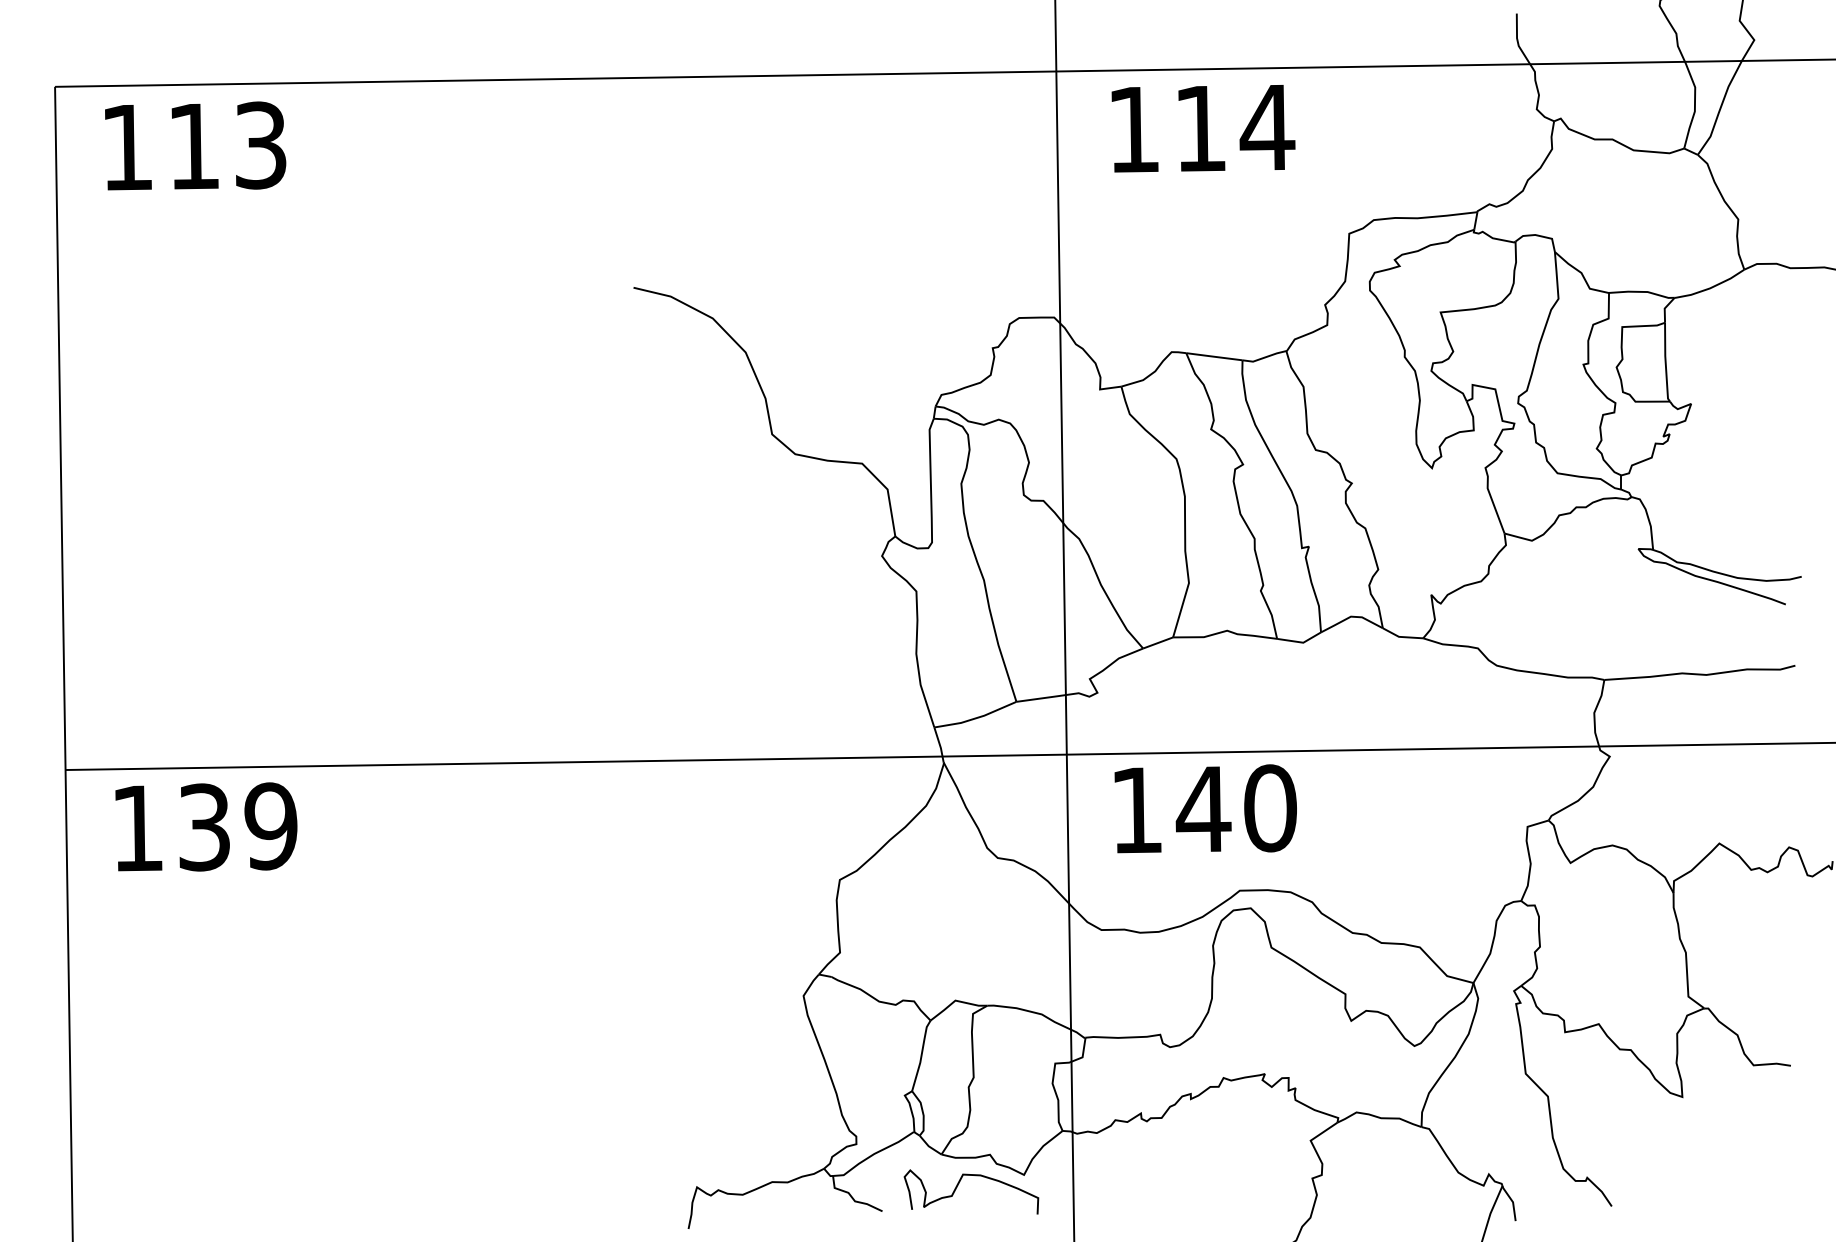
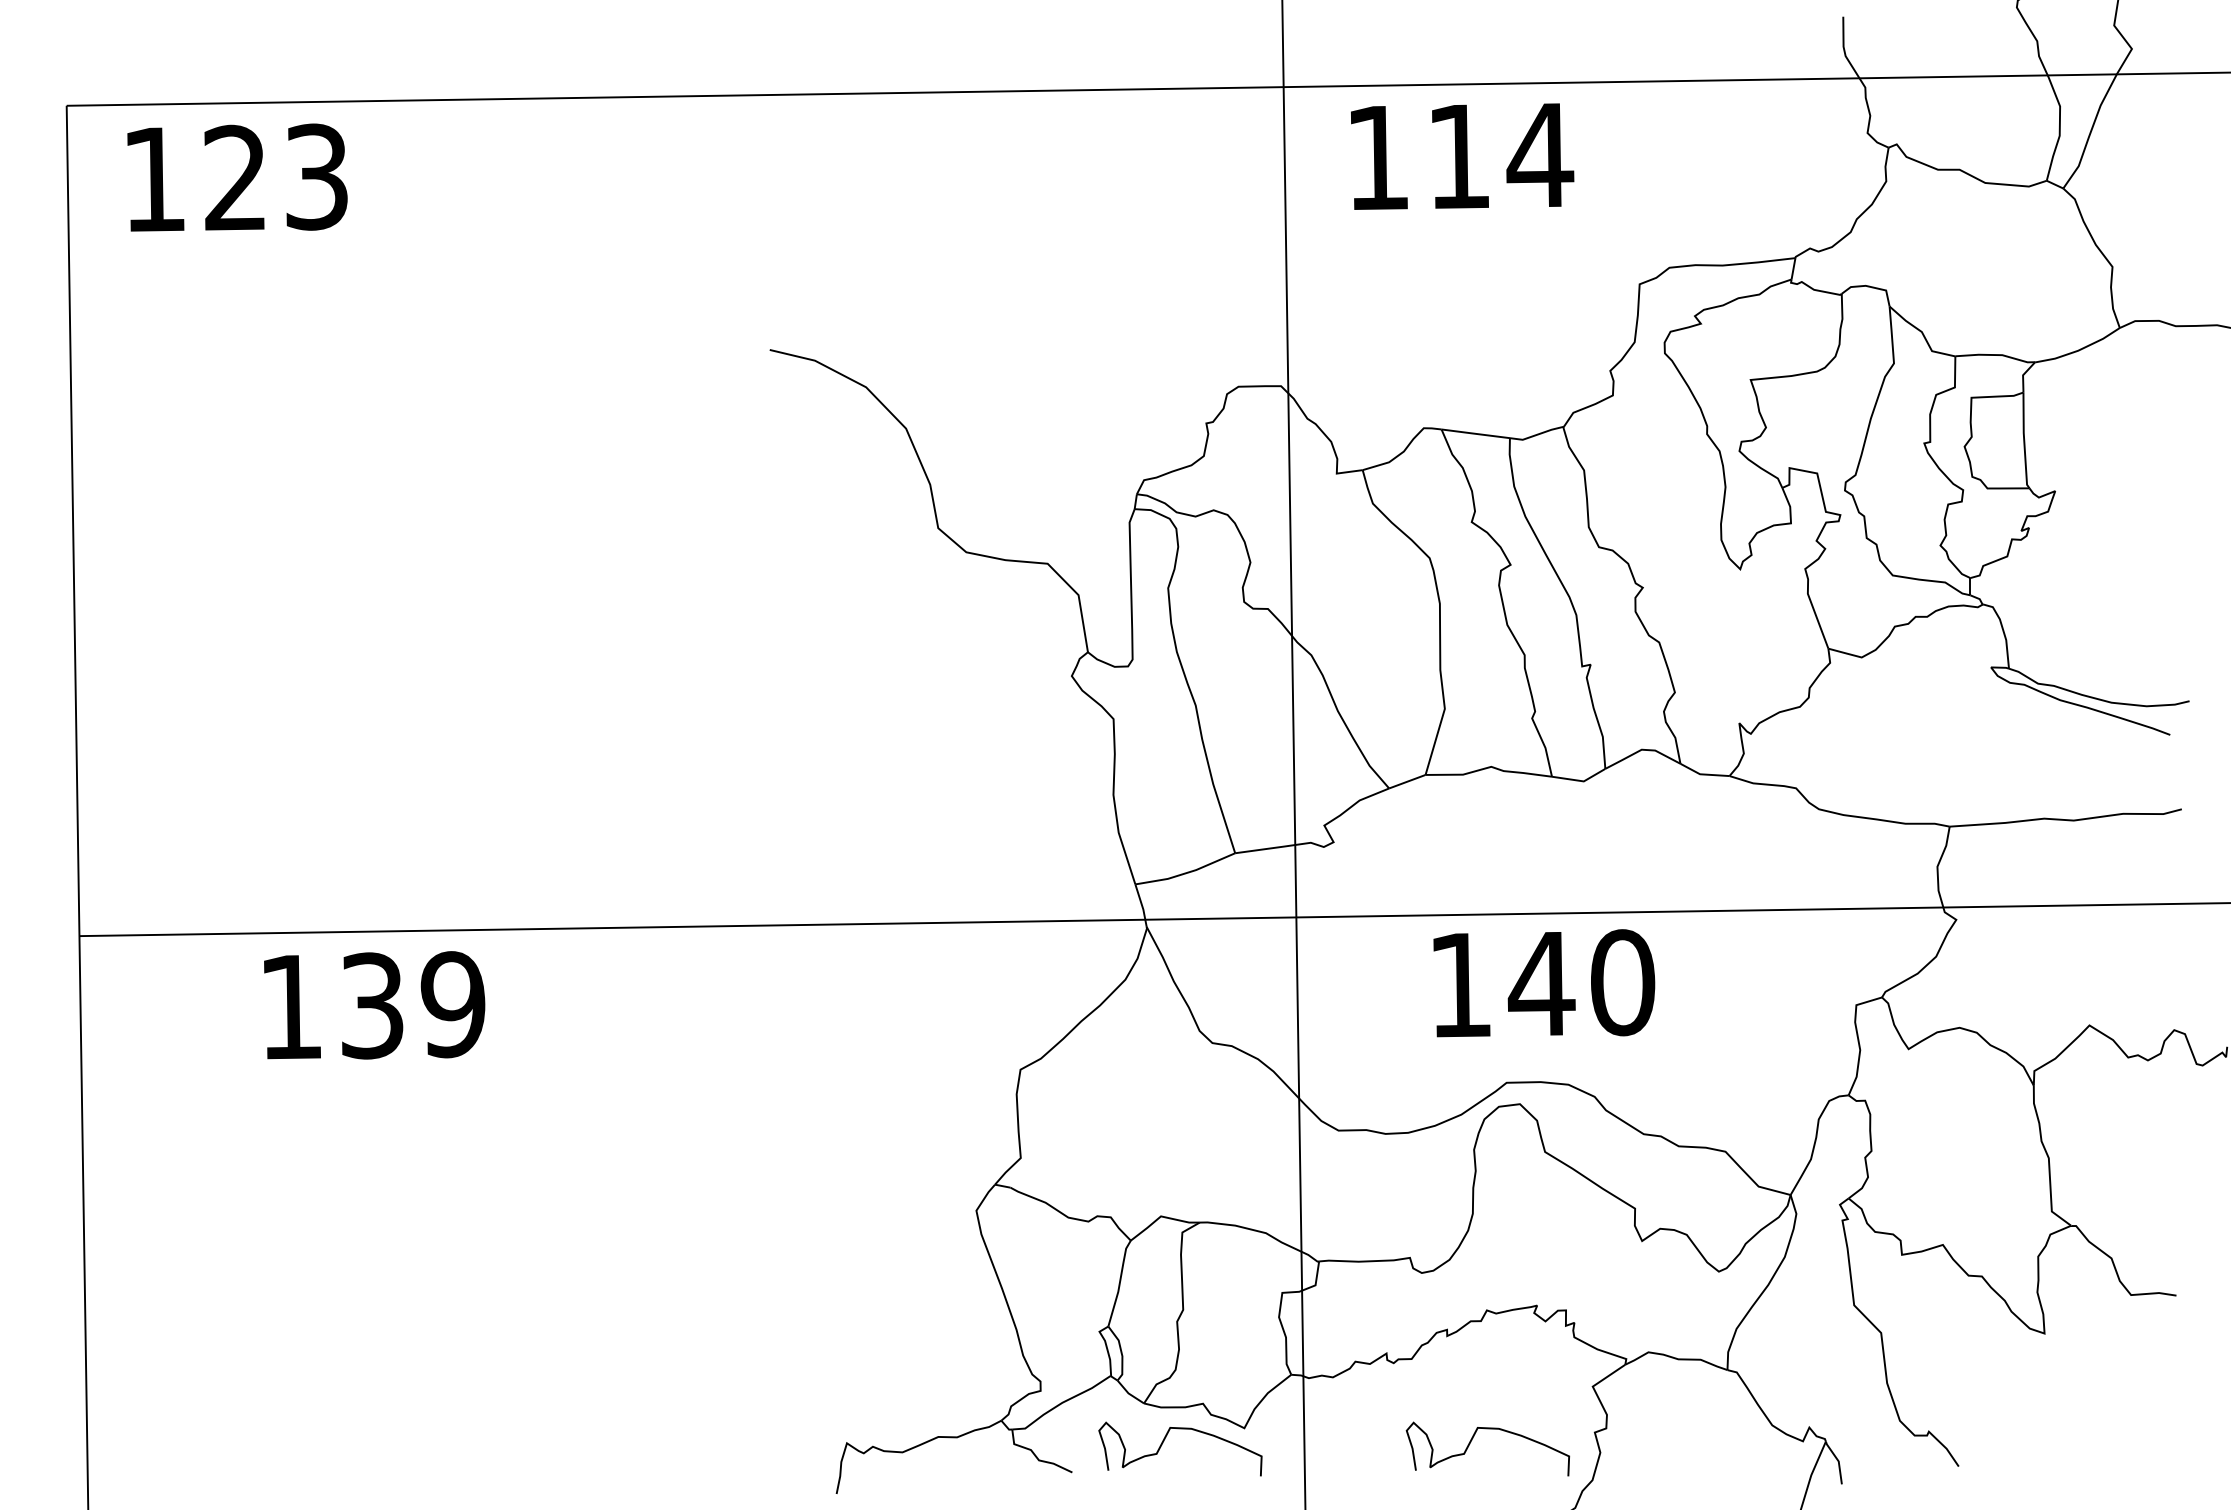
text: (193, 145) -> (234, 177), 113 -> 123
text: (1205, 808) -> (1543, 982), moved
text: (206, 826) -> (374, 1004), moved
curve: (1211, 1185) -> (1472, 1441), added

